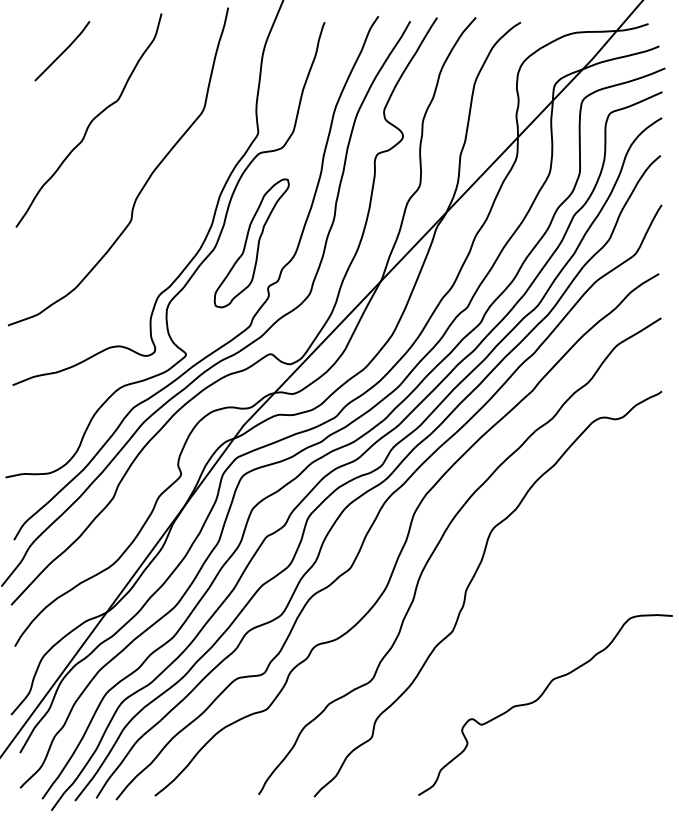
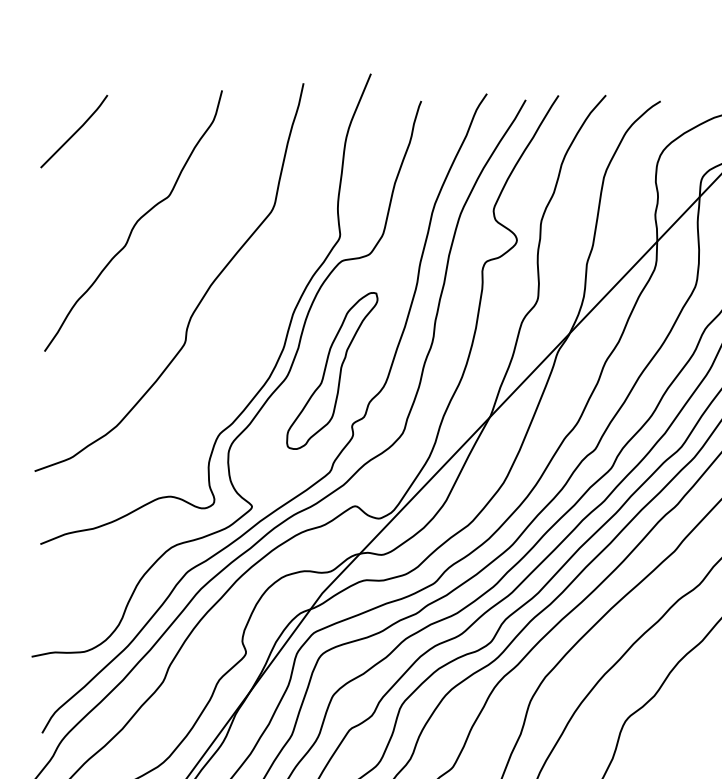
line: (62, 51) -> (74, 131), moved

